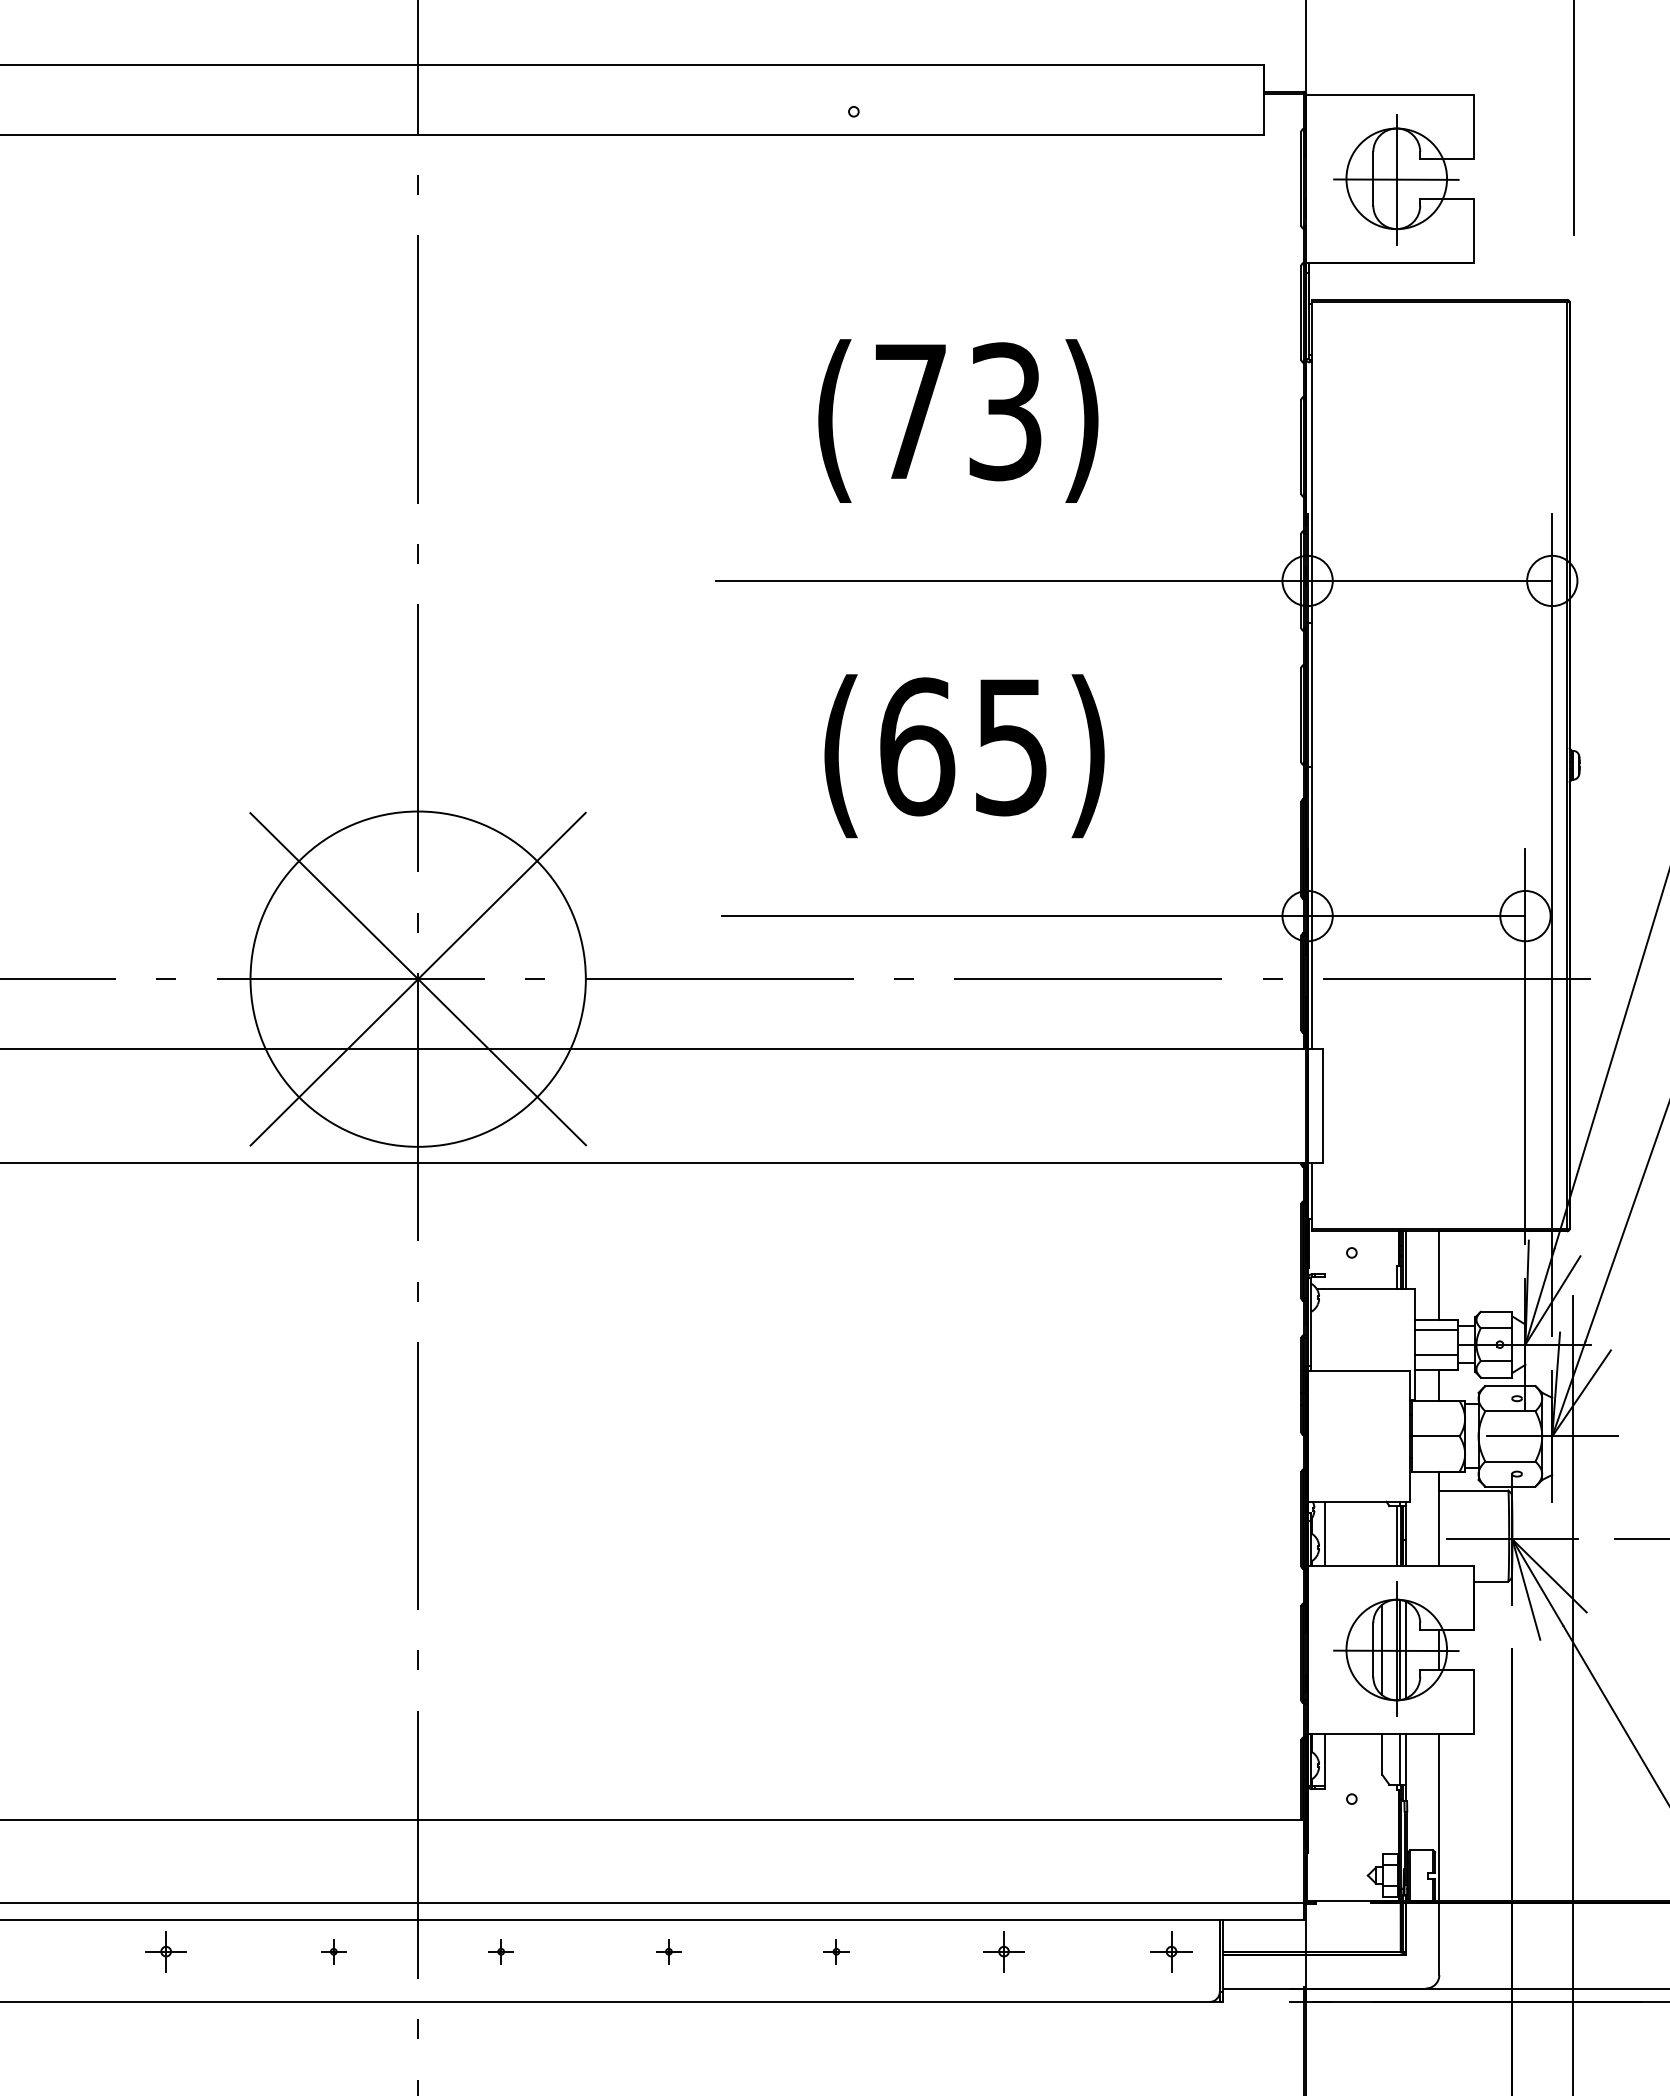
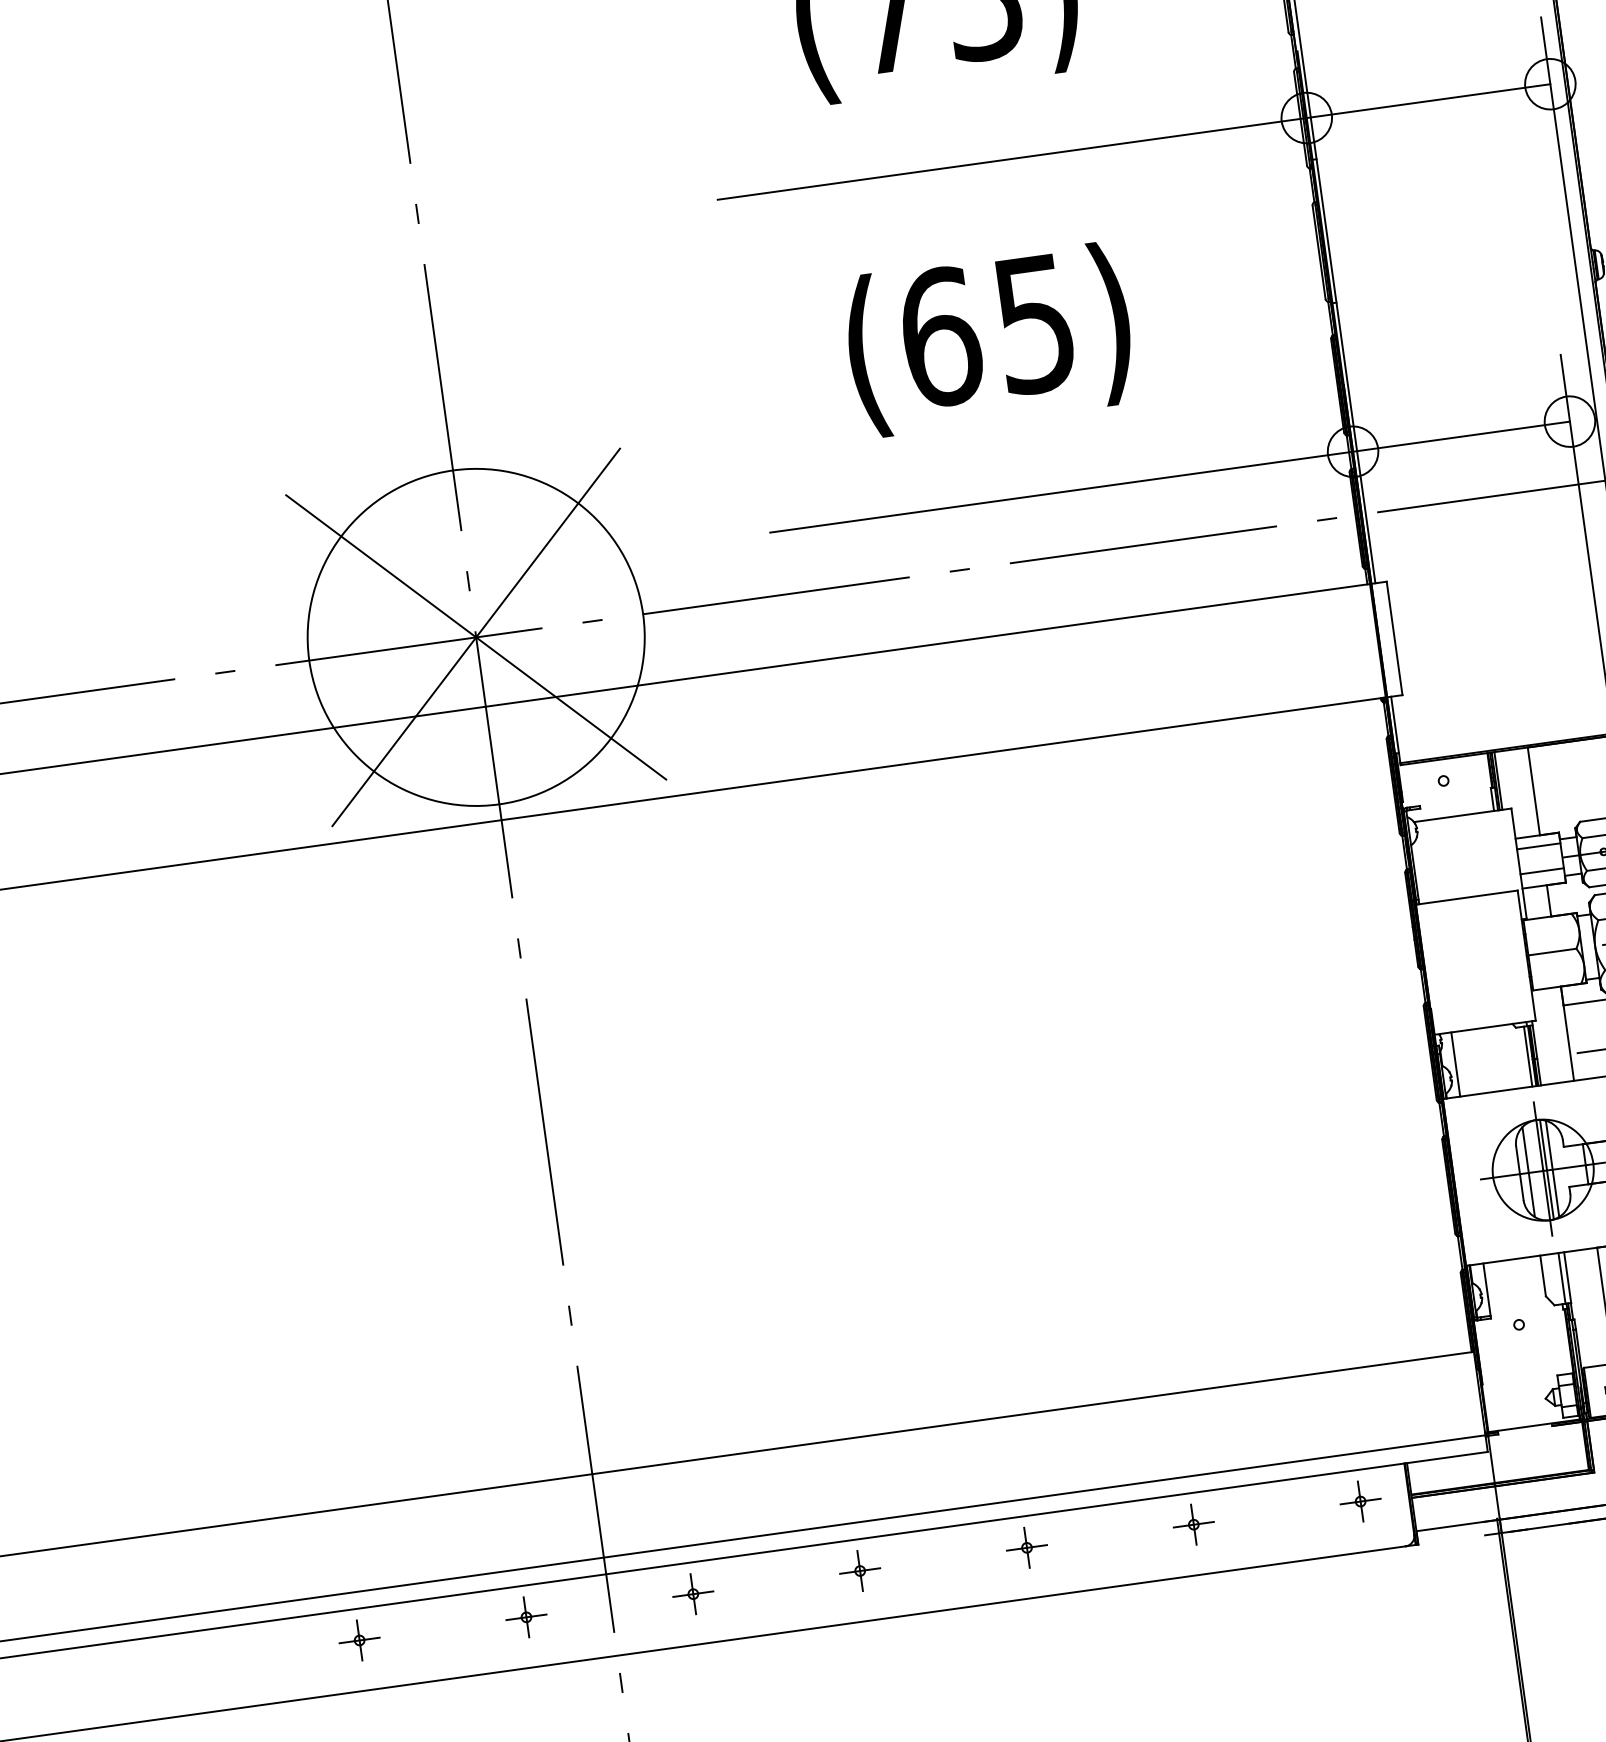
part: (333, 1951) -> (526, 1617), size x1.67
part: (500, 1951) -> (692, 1594), size x1.67
part: (668, 1951) -> (859, 1570), size x1.67
part: (836, 1951) -> (1027, 1547), size x1.67

